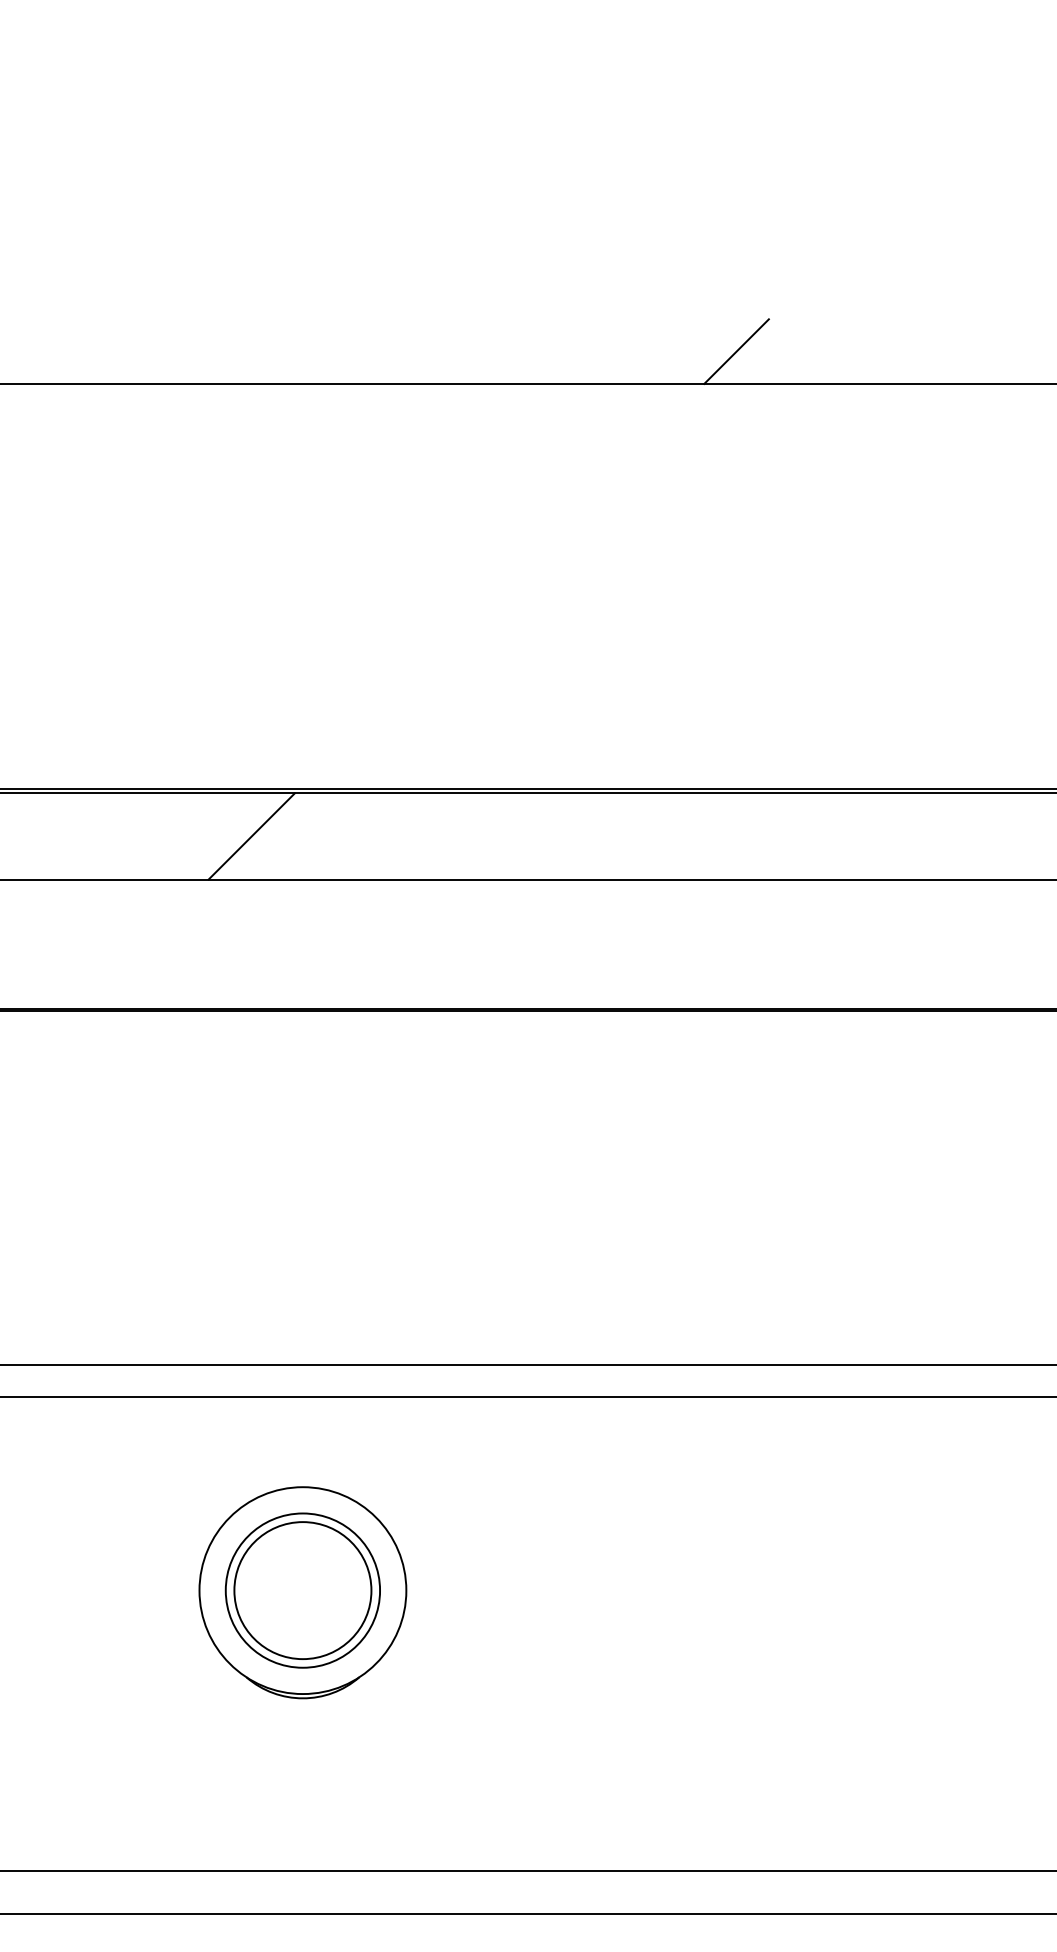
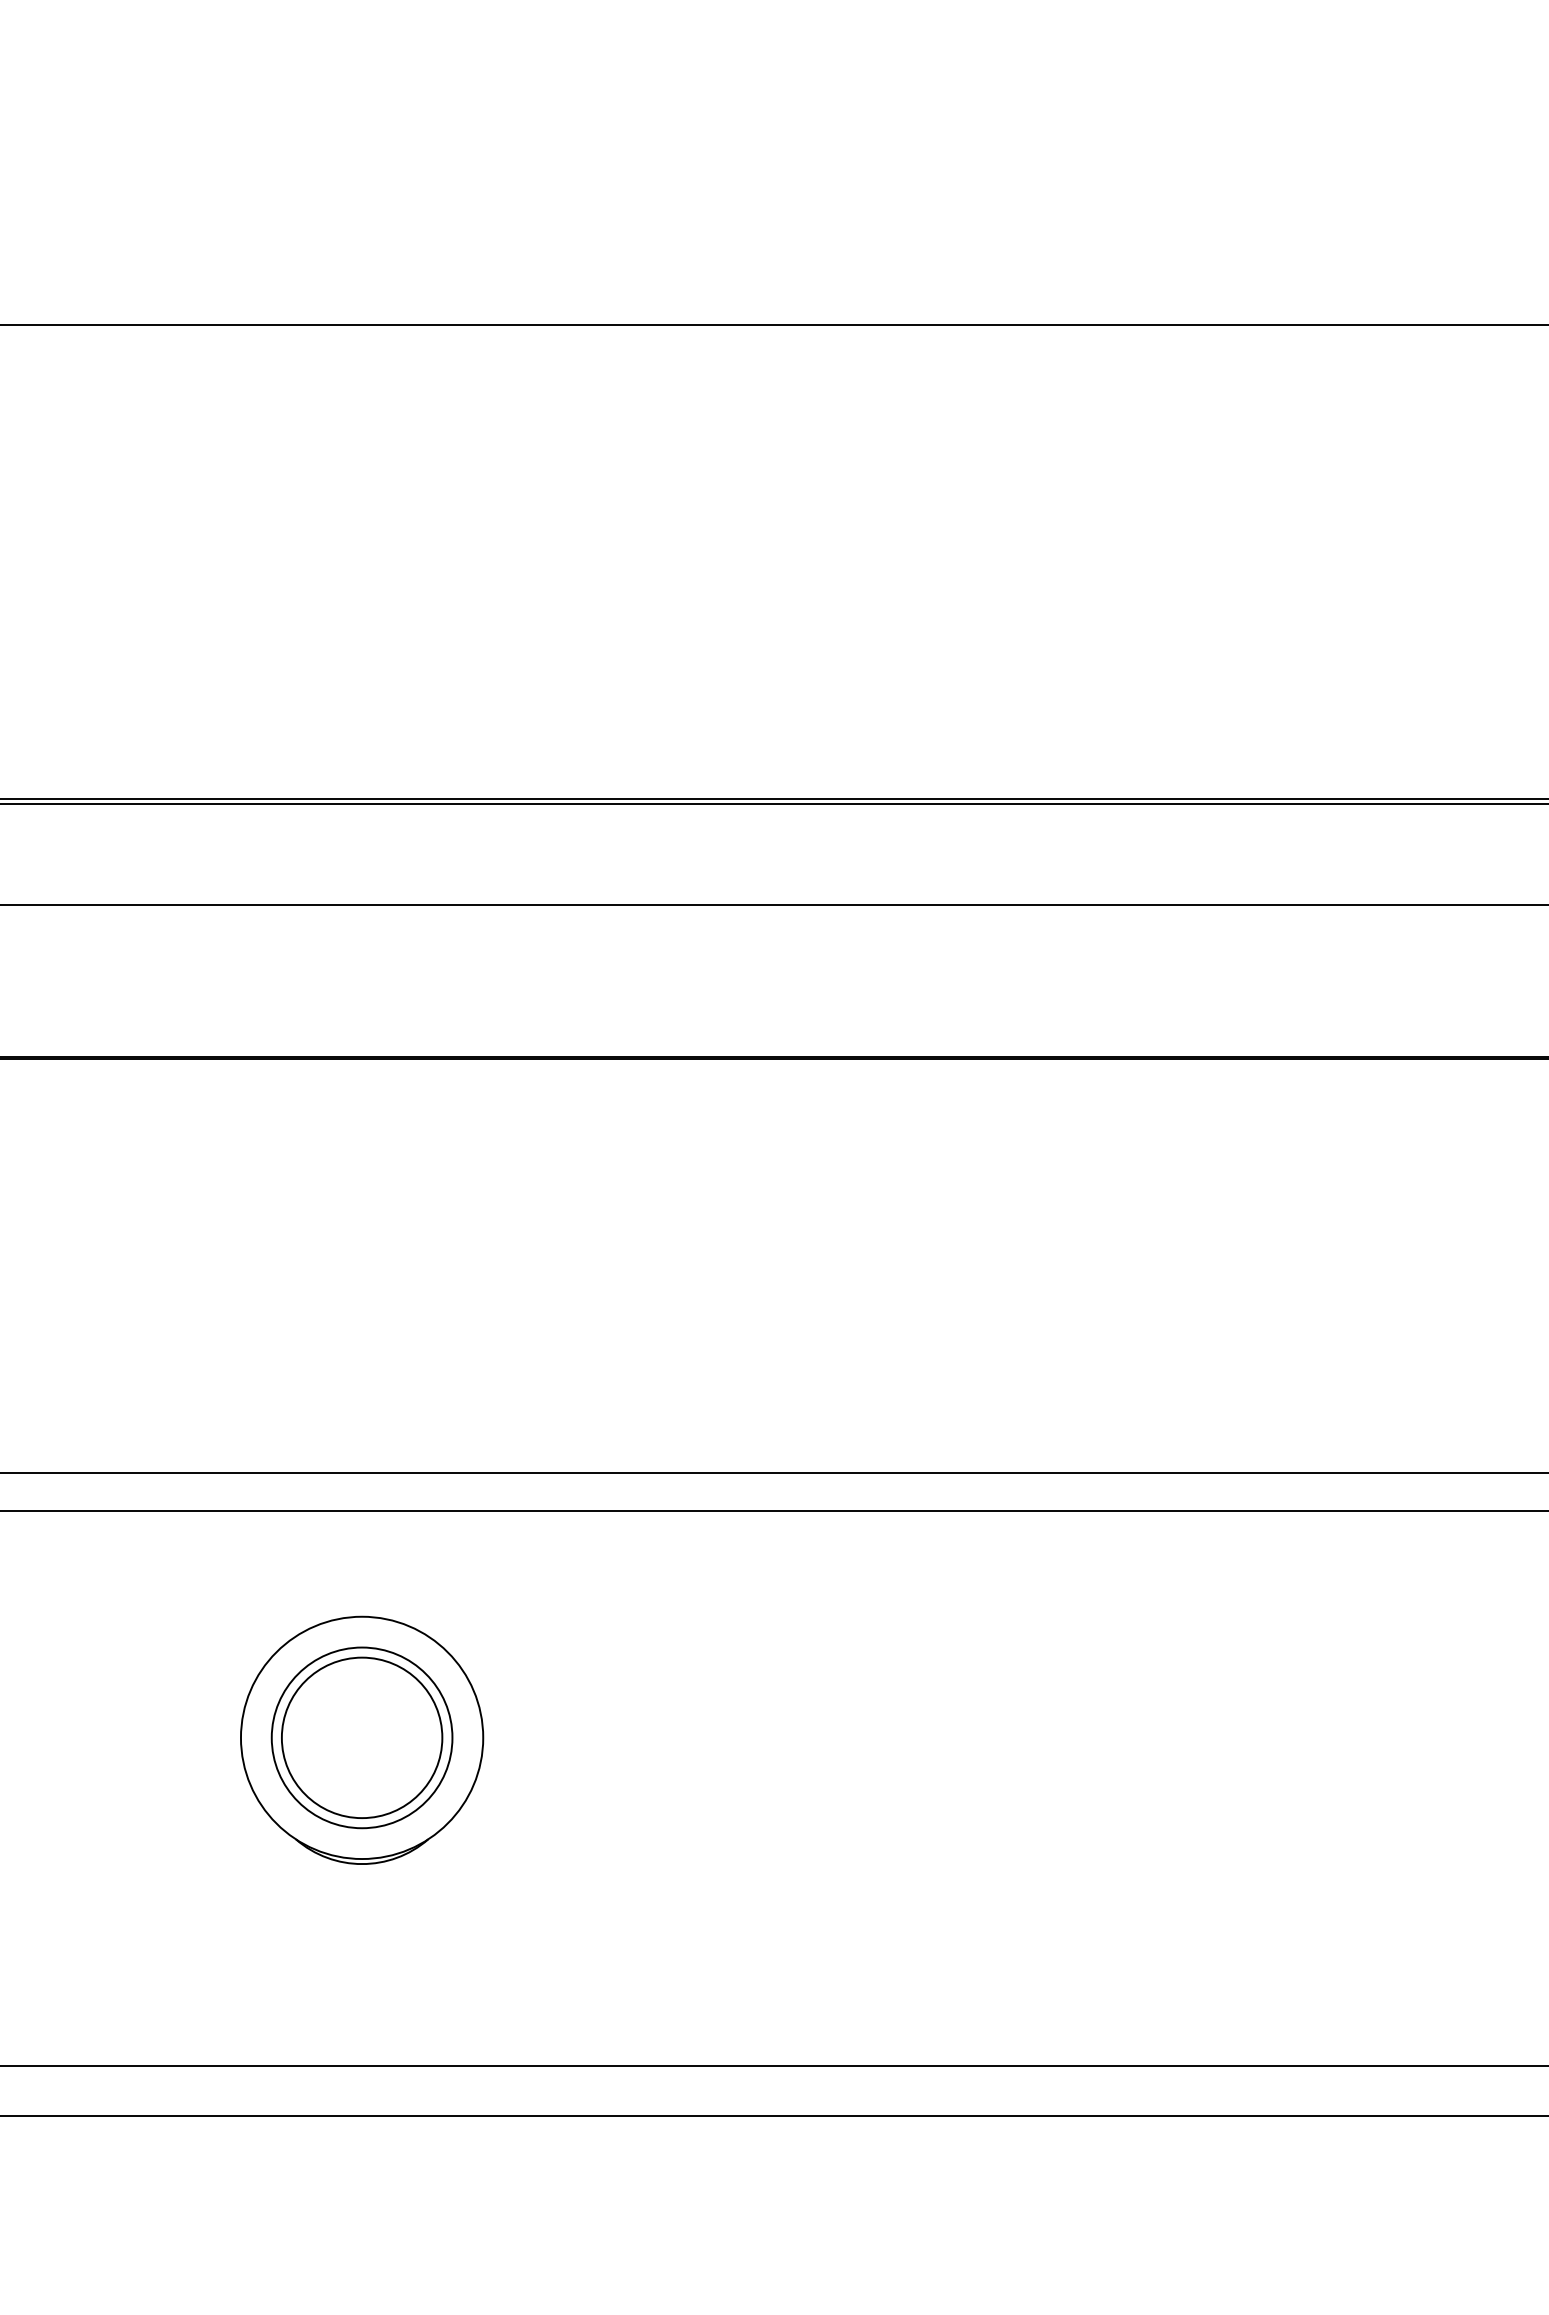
line: (736, 351) -> (869, 286), removed
line: (251, 836) -> (301, 854), removed

